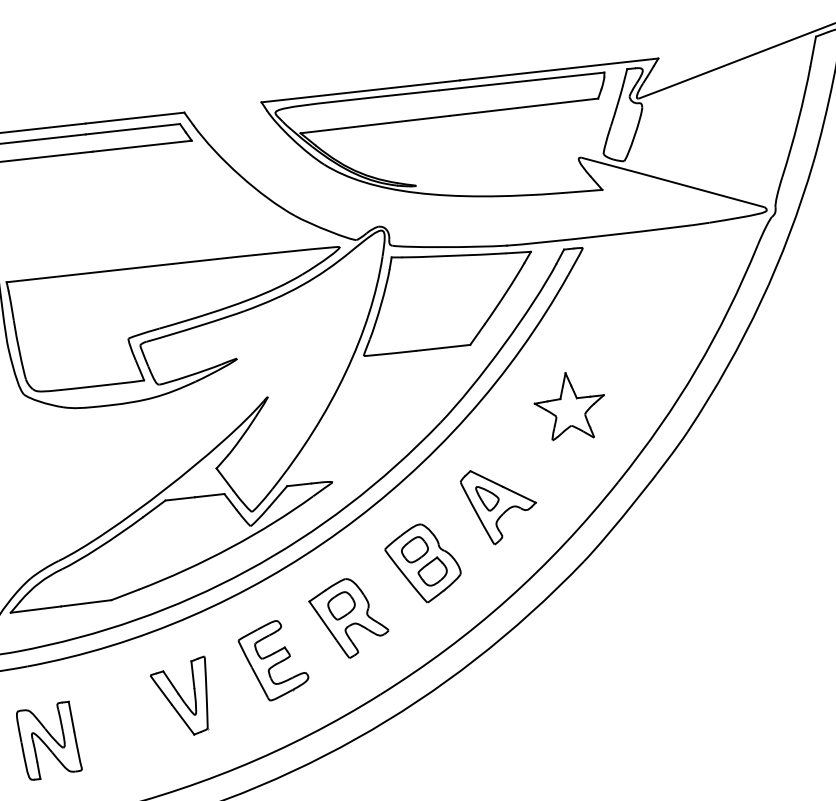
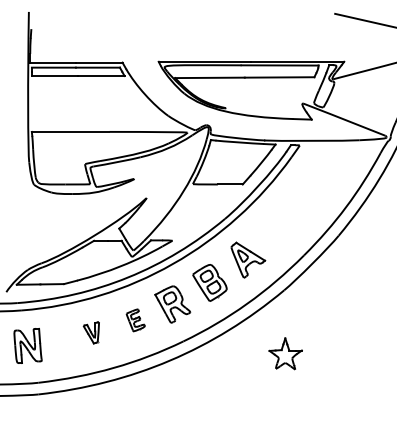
part: (569, 405) -> (285, 353), moved
part: (272, 661) -> (135, 320), size x0.6
part: (181, 697) -> (91, 332), size x0.6

